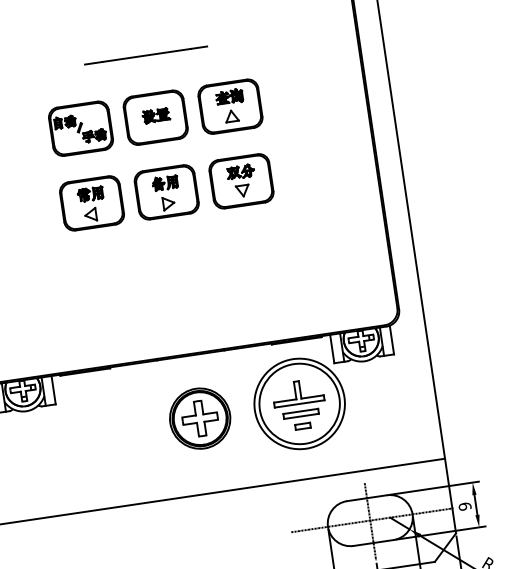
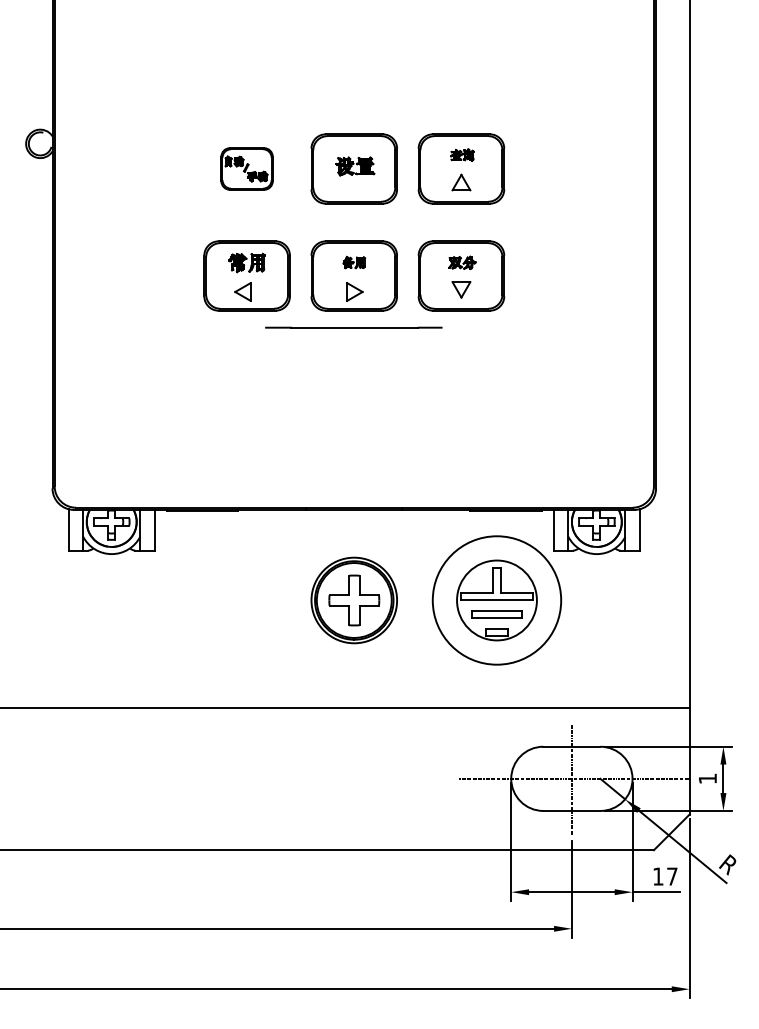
line: (145, 55) -> (353, 327), moved
part: (229, 96) -> (462, 154), size x0.6
part: (80, 128) -> (246, 168), size x0.6
part: (240, 171) -> (462, 262), size x0.7
part: (165, 182) -> (354, 262), size x0.6
circle: (299, 404) -> (496, 600), size x0.7
text: (464, 506) -> (707, 778), 9 -> 1

